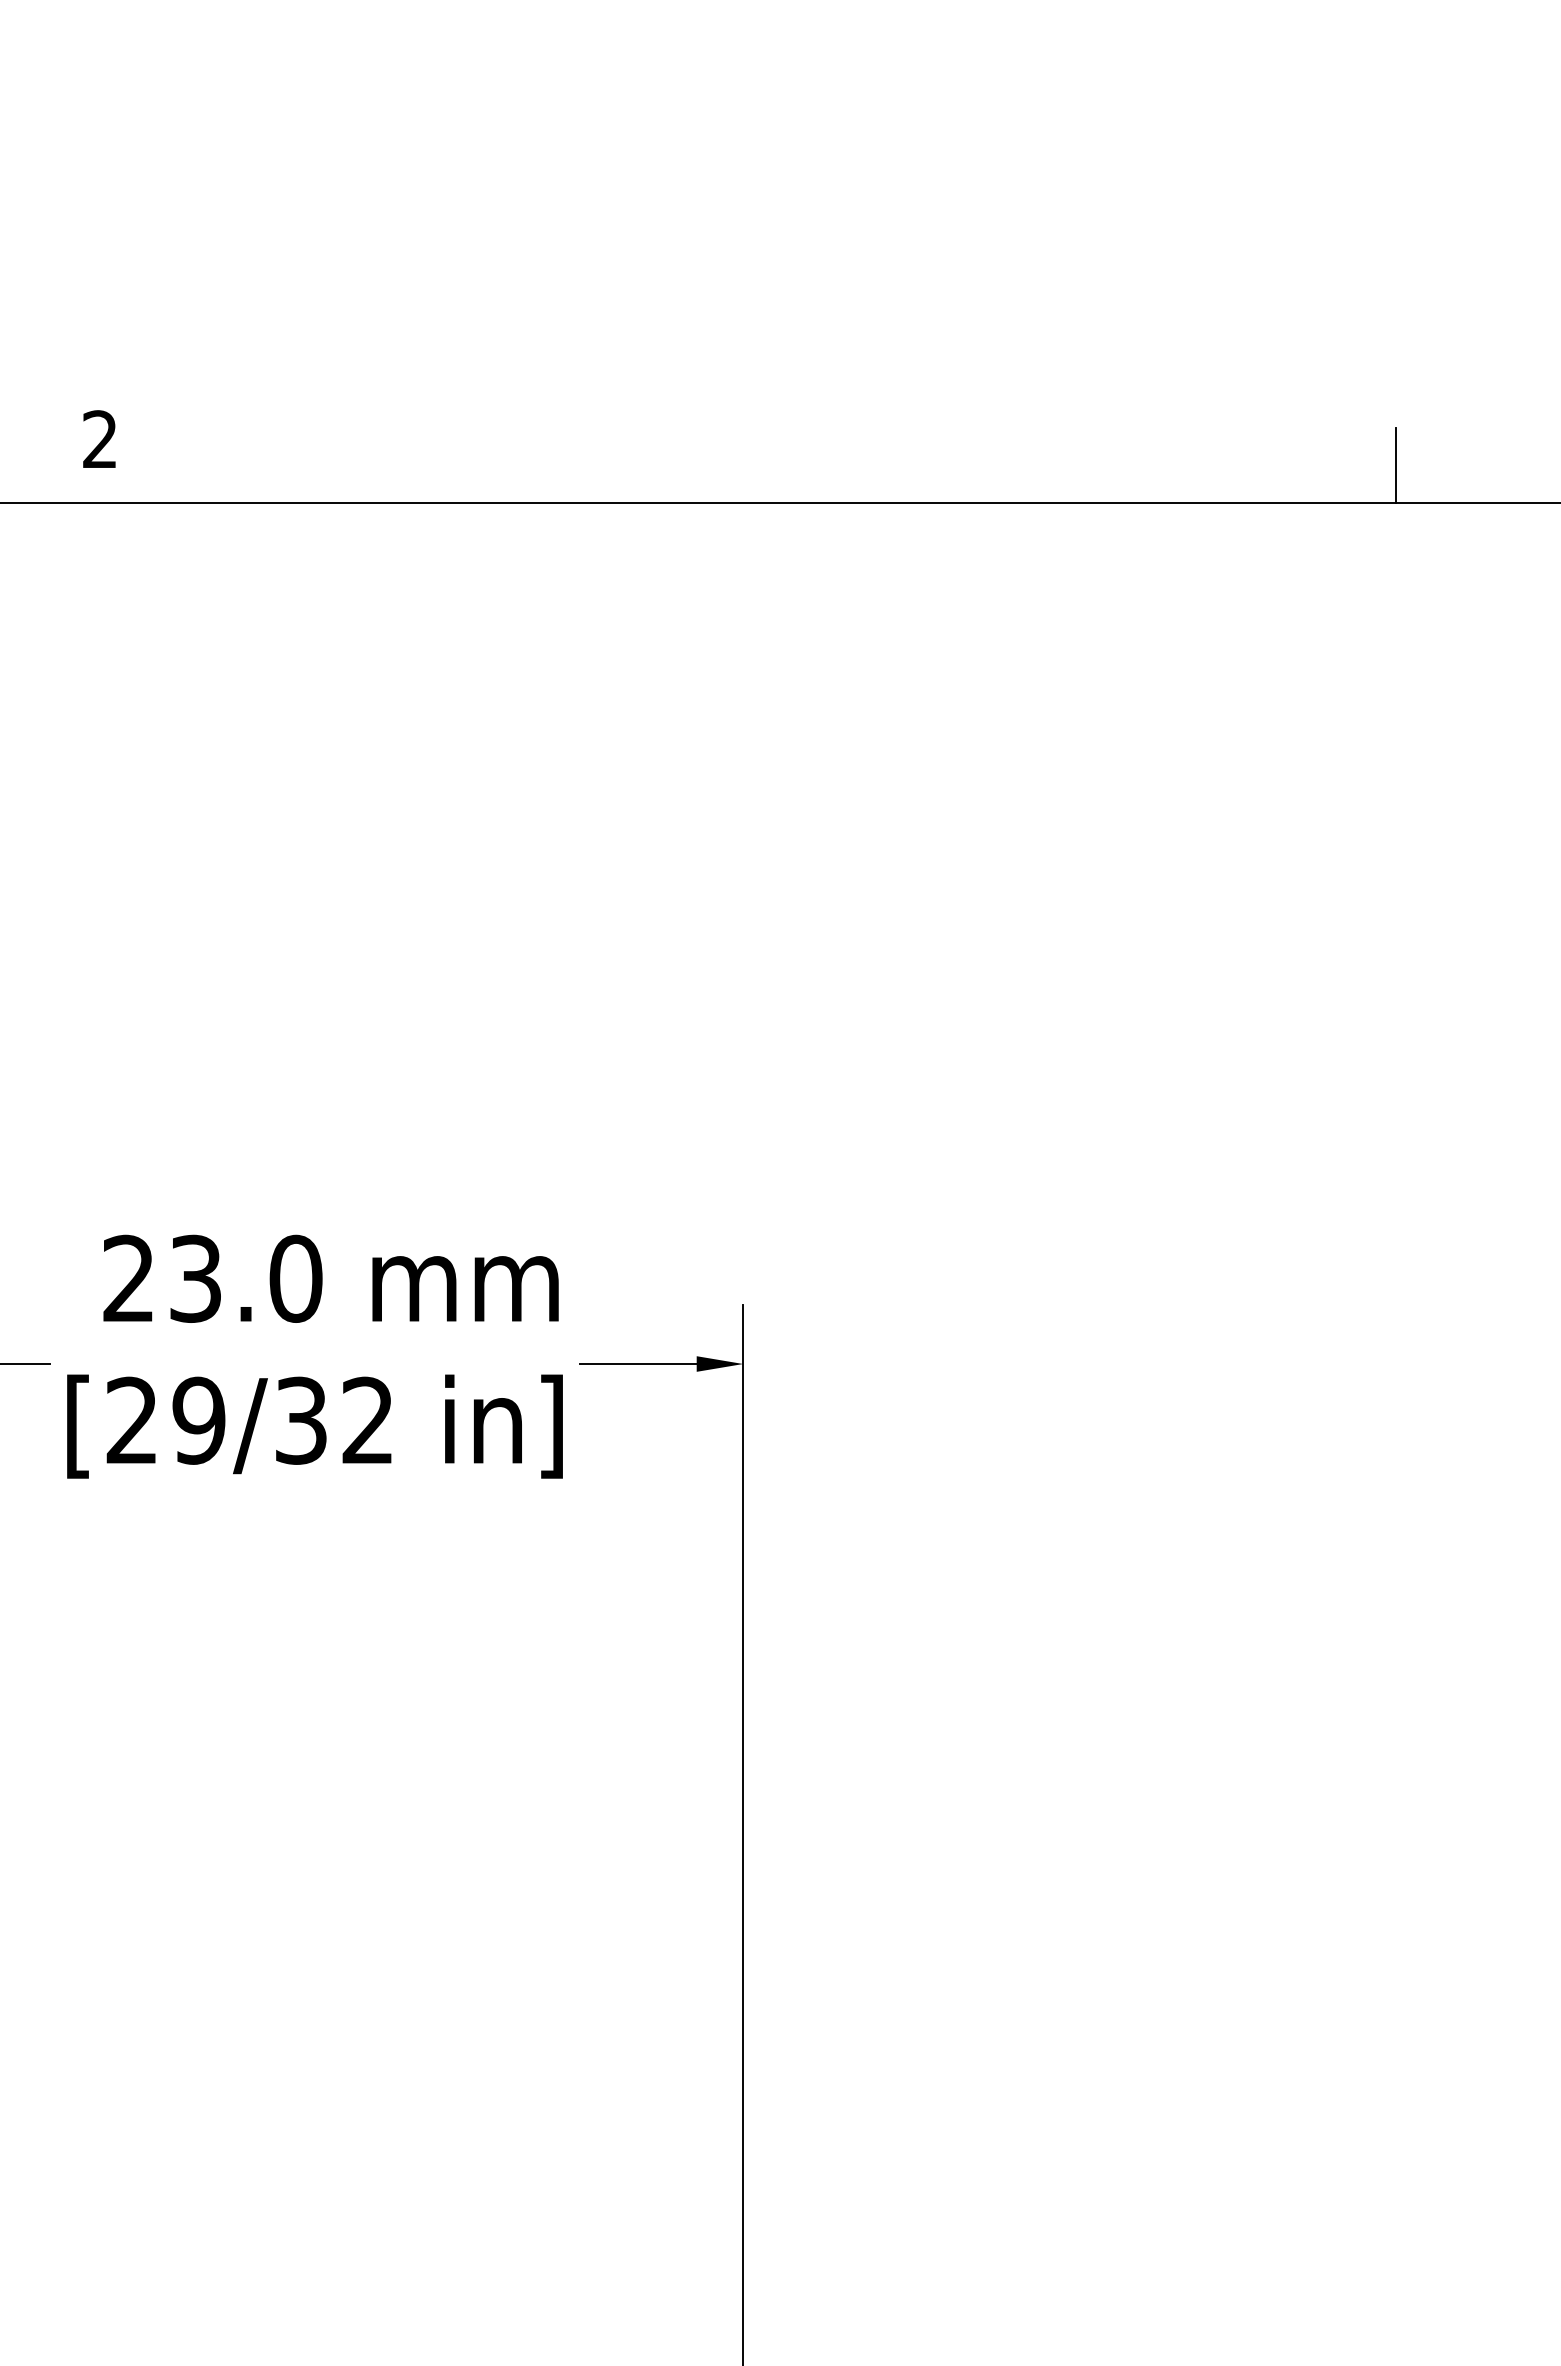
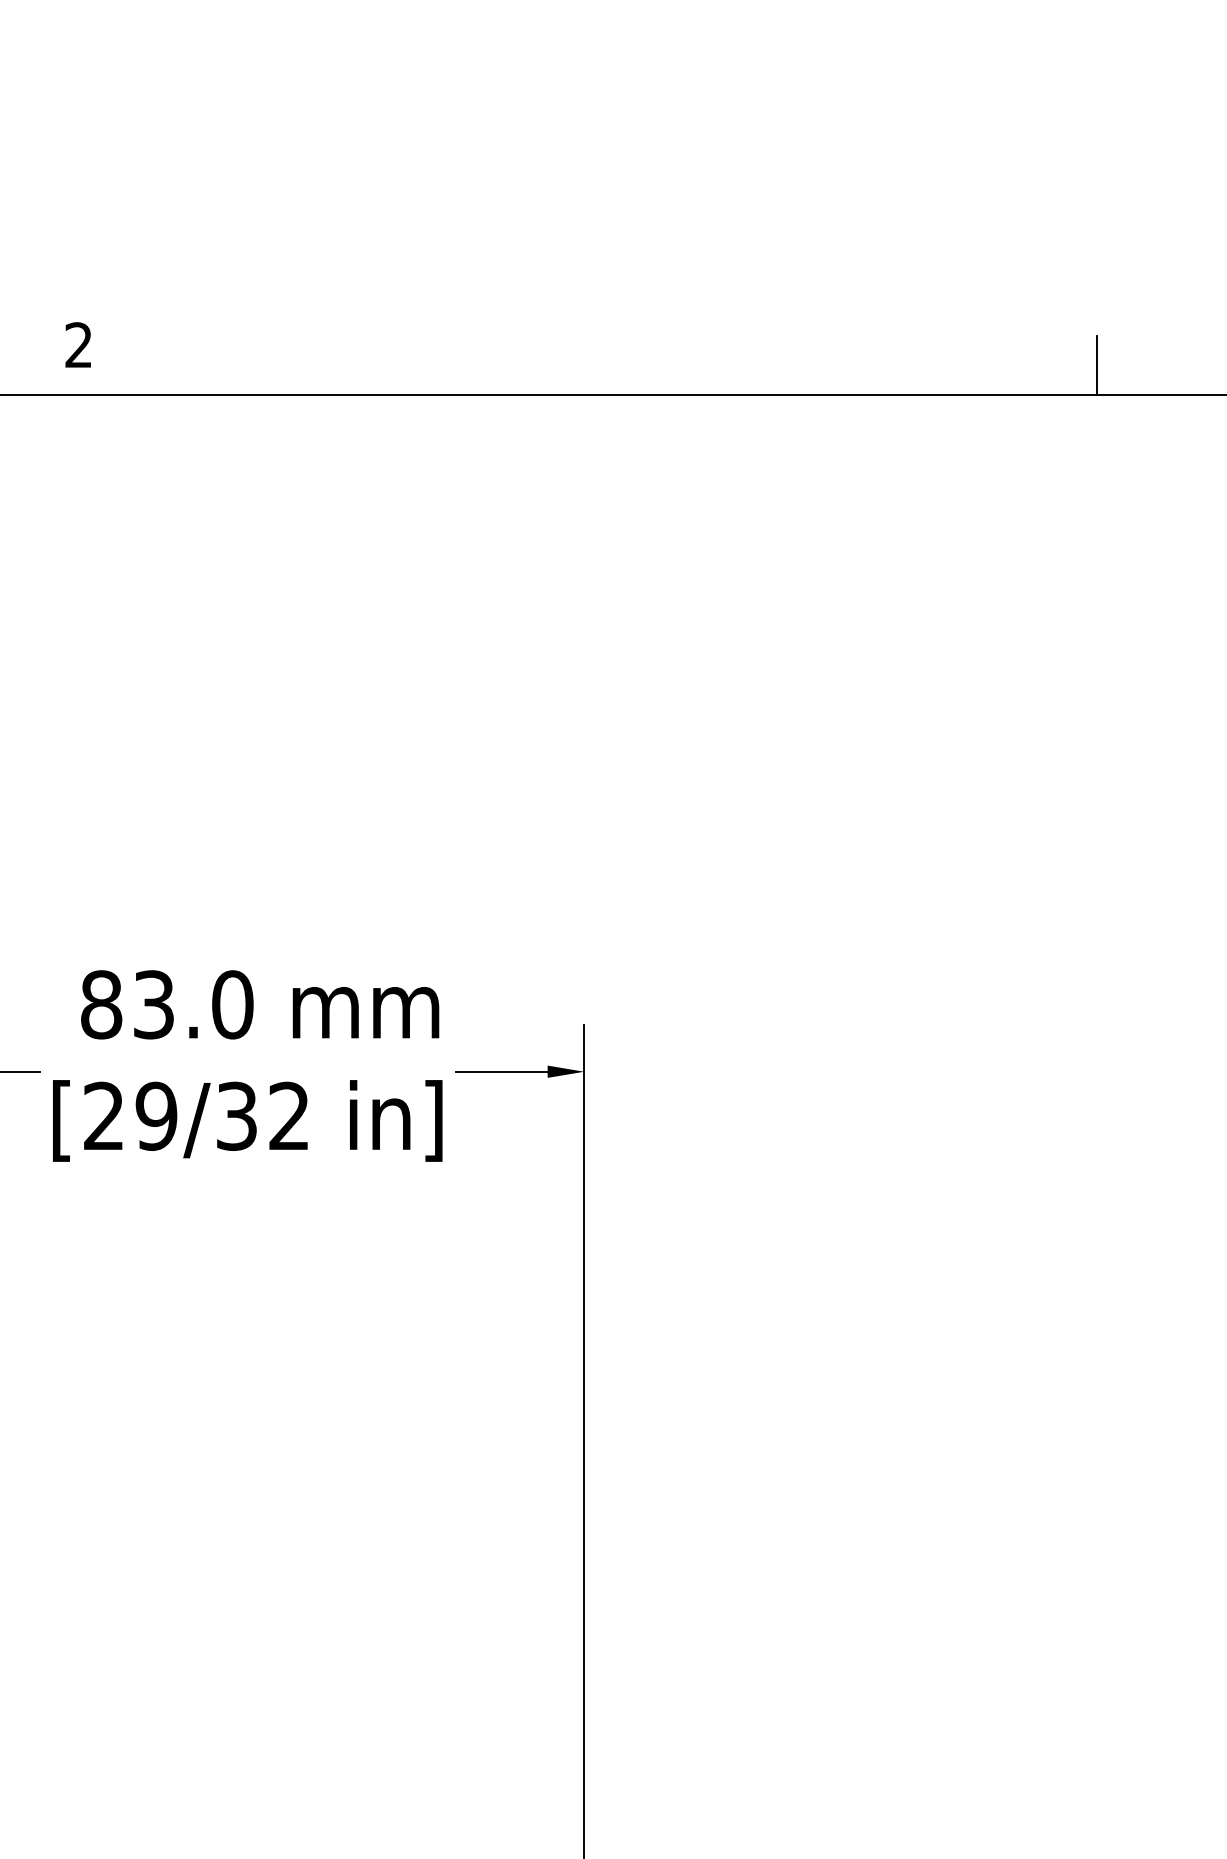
text: (128, 1278) -> (101, 1004), 23.0 -> 83.0

